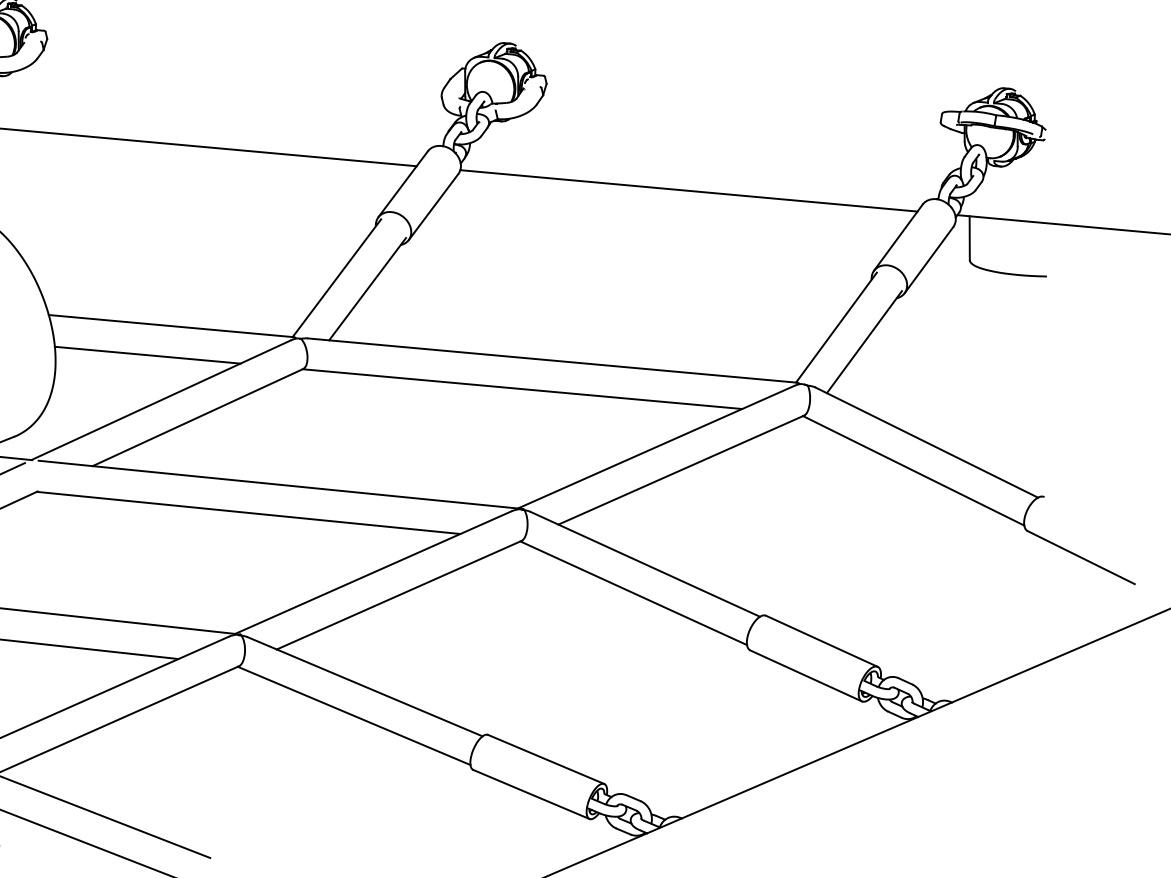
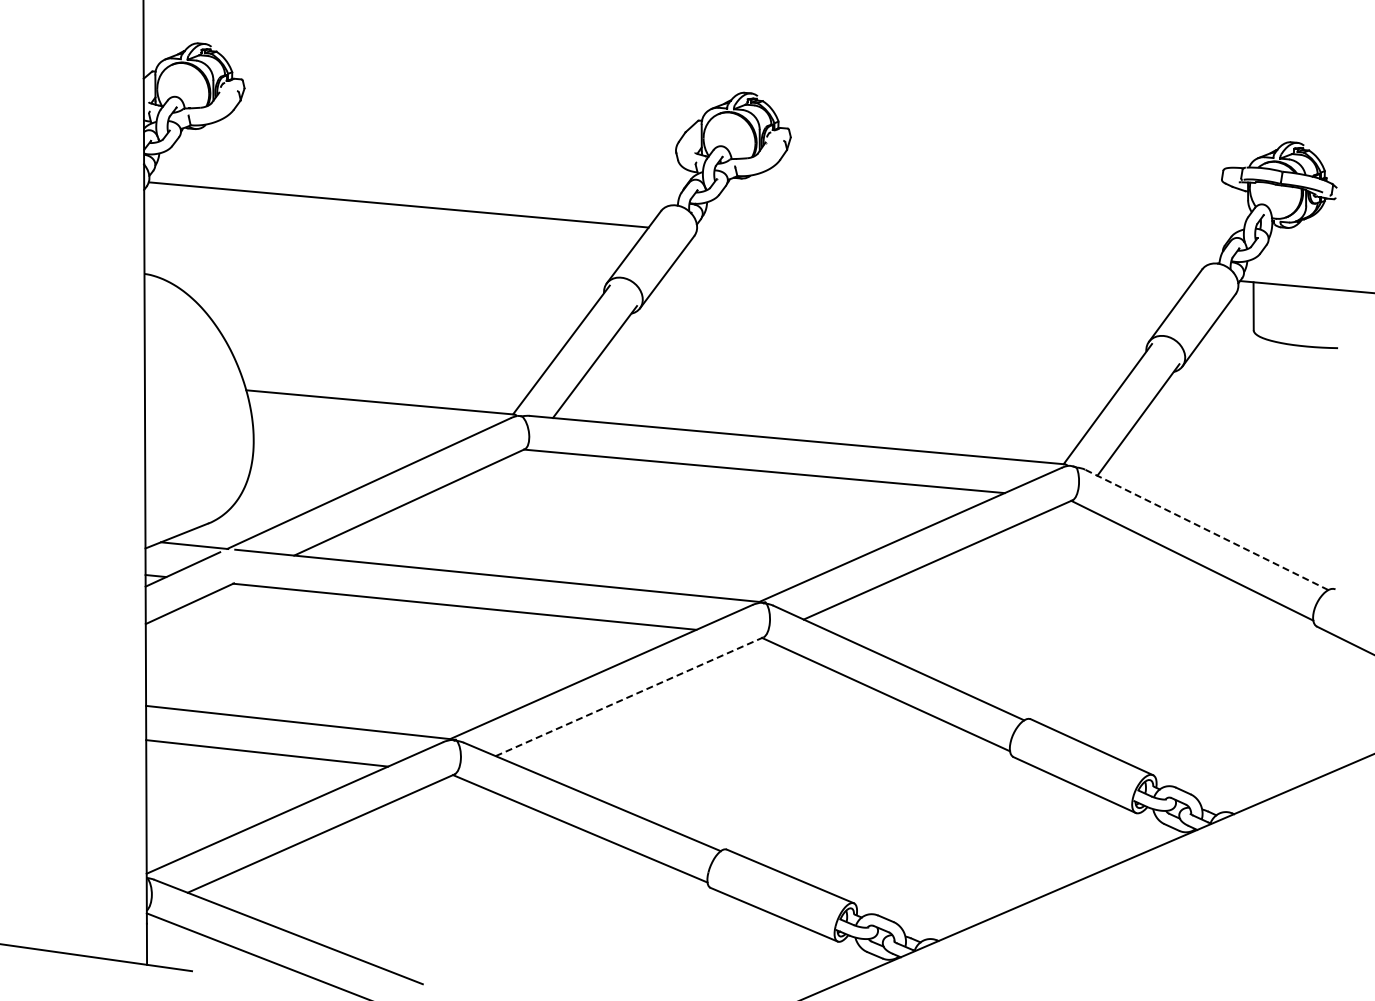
line: (688, 190) -> (946, 254), removed
line: (147, 355) -> (354, 434), removed
line: (926, 442) -> (1206, 529), solid -> dashed
line: (399, 594) -> (629, 696), solid -> dashed

